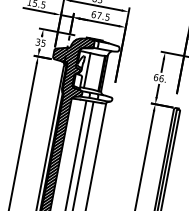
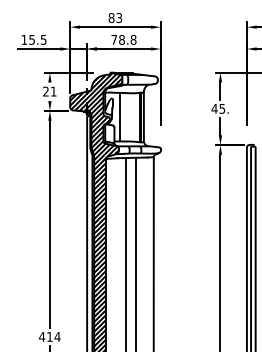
text: (100, 15) -> (123, 39), 67.5 -> 78.8
text: (40, 42) -> (49, 91), 35 -> 21
text: (158, 77) -> (218, 108), 66. -> 45.

